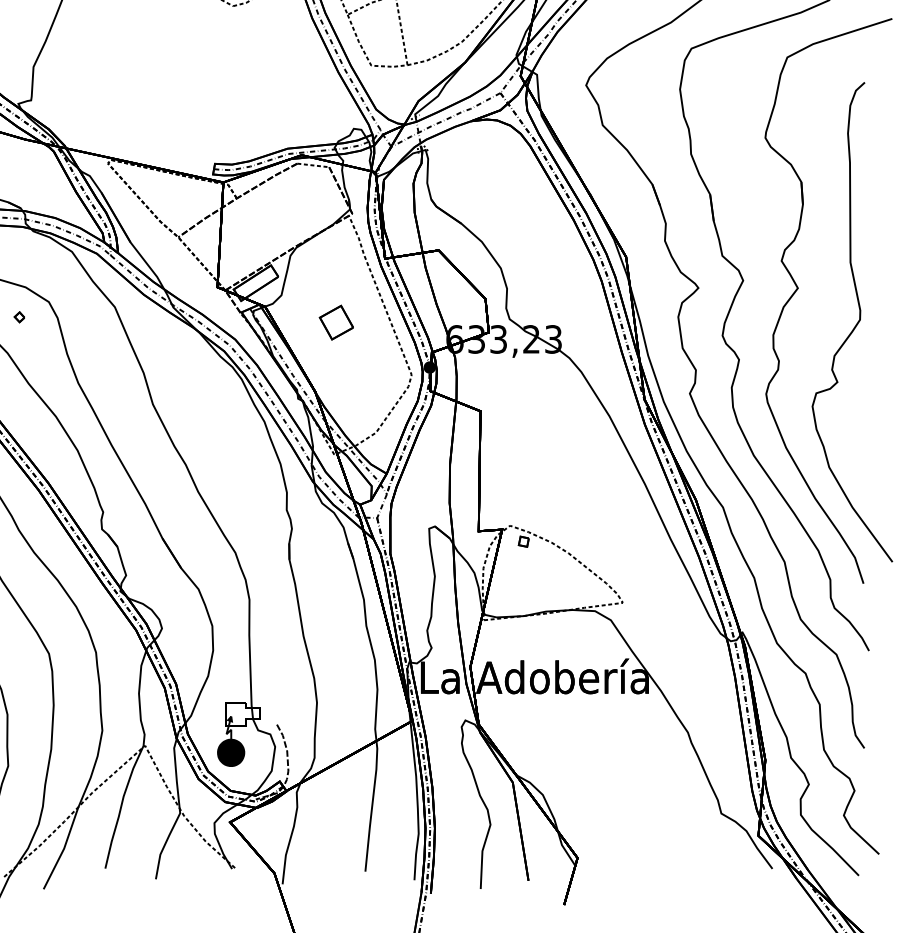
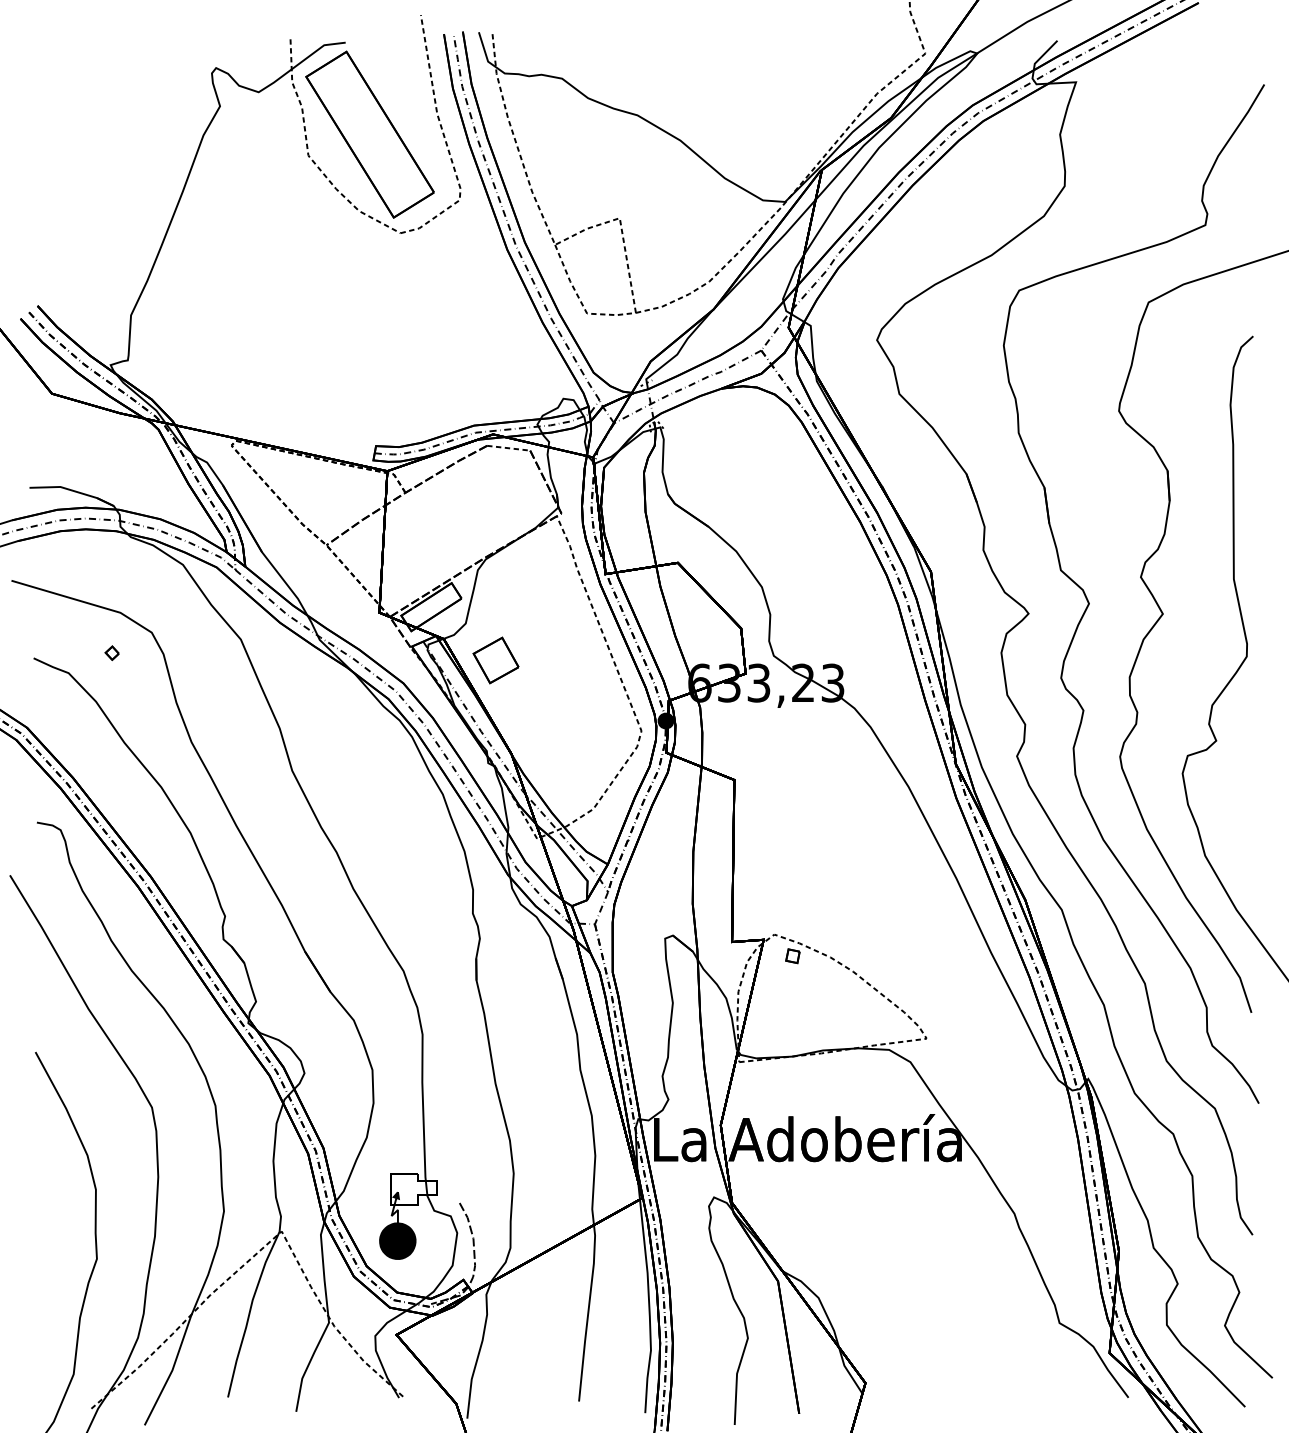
part: (336, 322) -> (495, 660), moved

